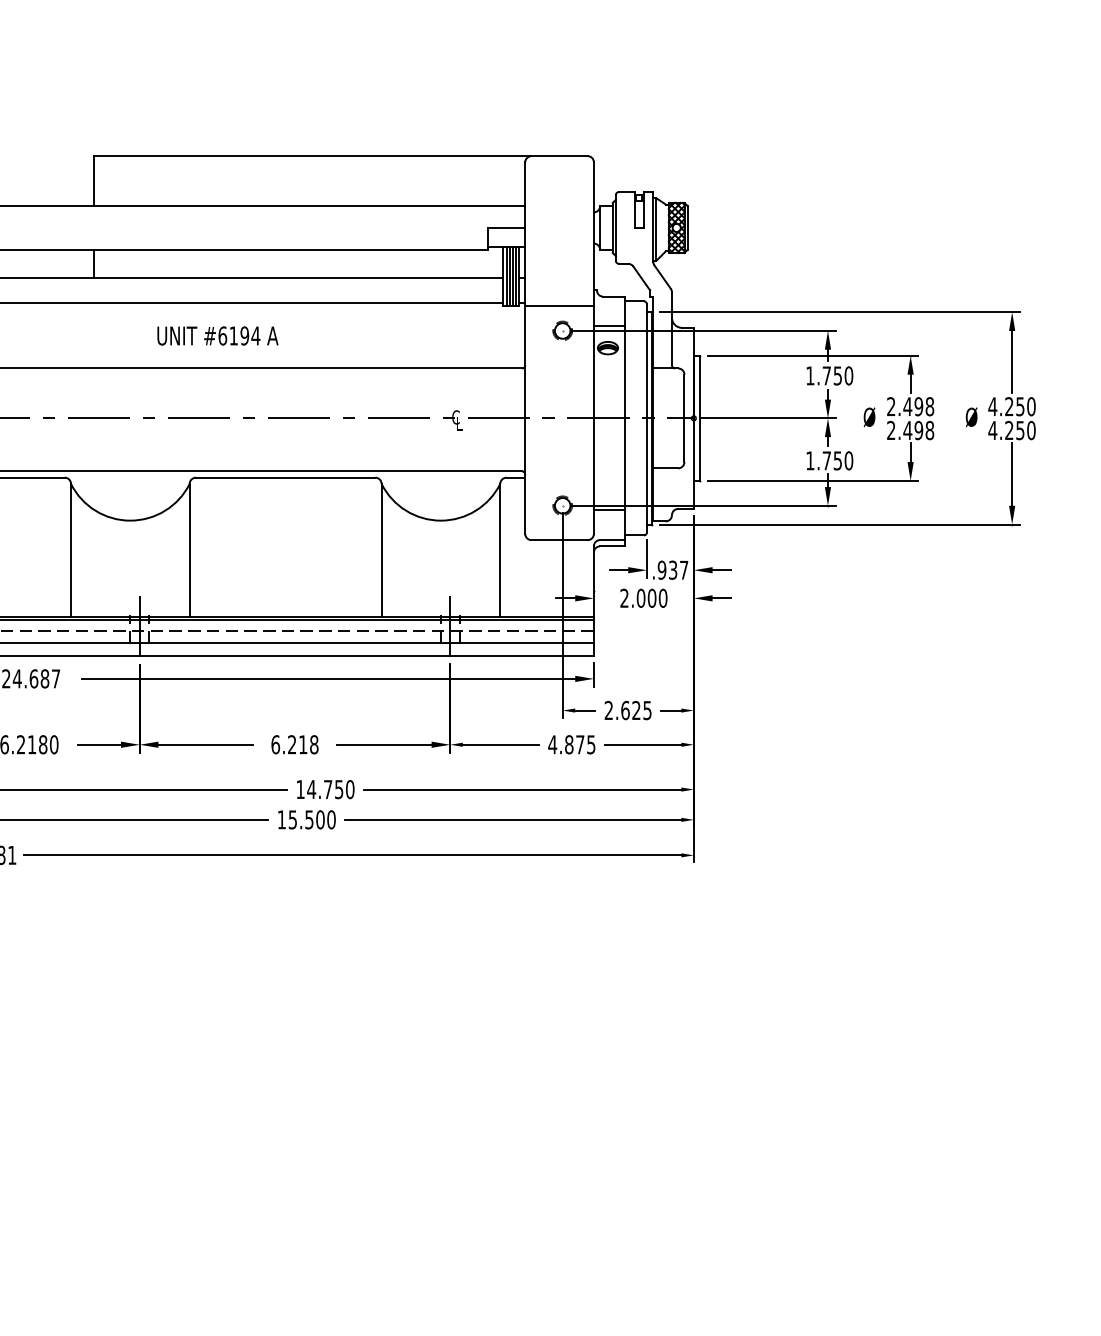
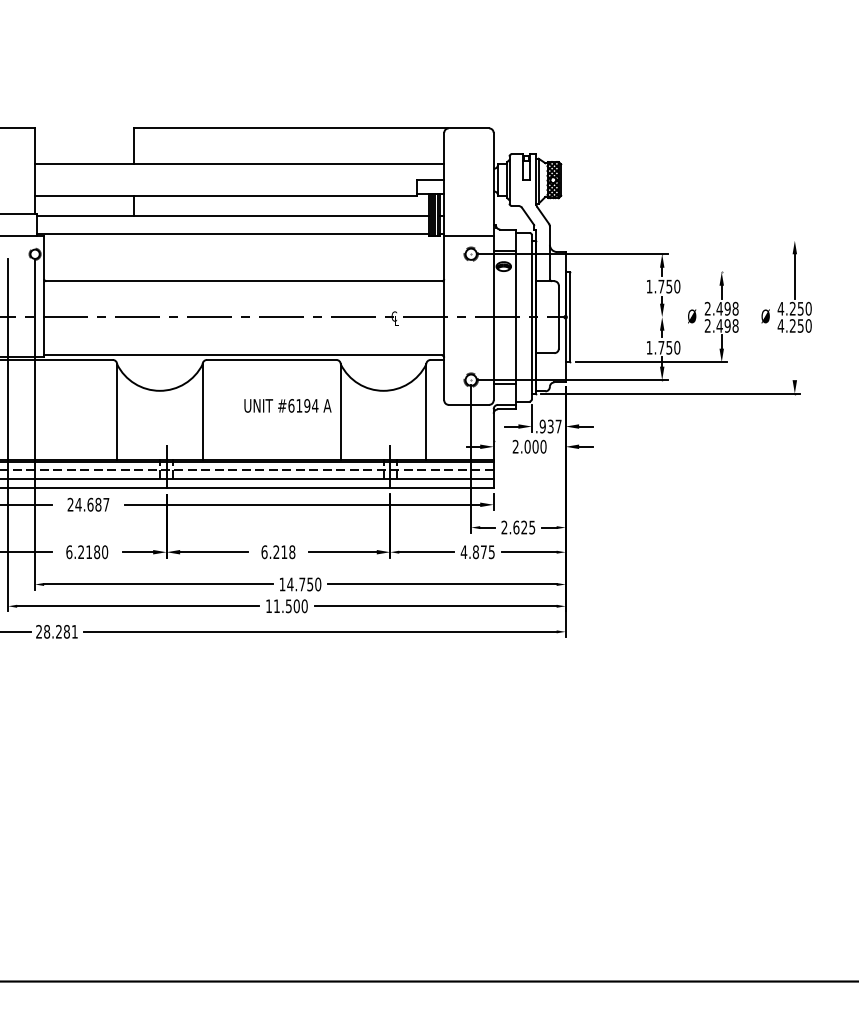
line: (839, 311) -> (670, 240), removed
text: (217, 335) -> (287, 405), moved
line: (813, 356) -> (651, 272), removed
line: (768, 418) -> (619, 317), removed
line: (1011, 474) -> (794, 357), removed
text: (292, 820) -> (276, 606), 15.500 -> 11.500

